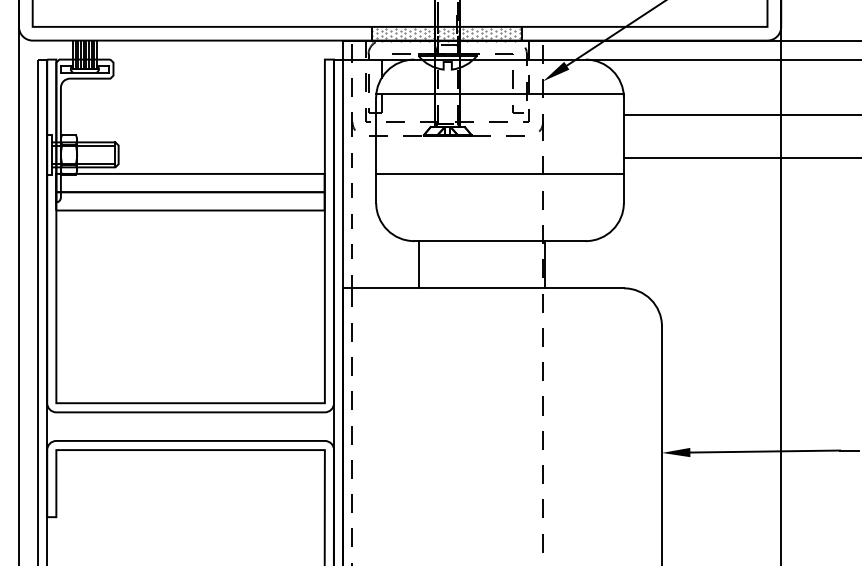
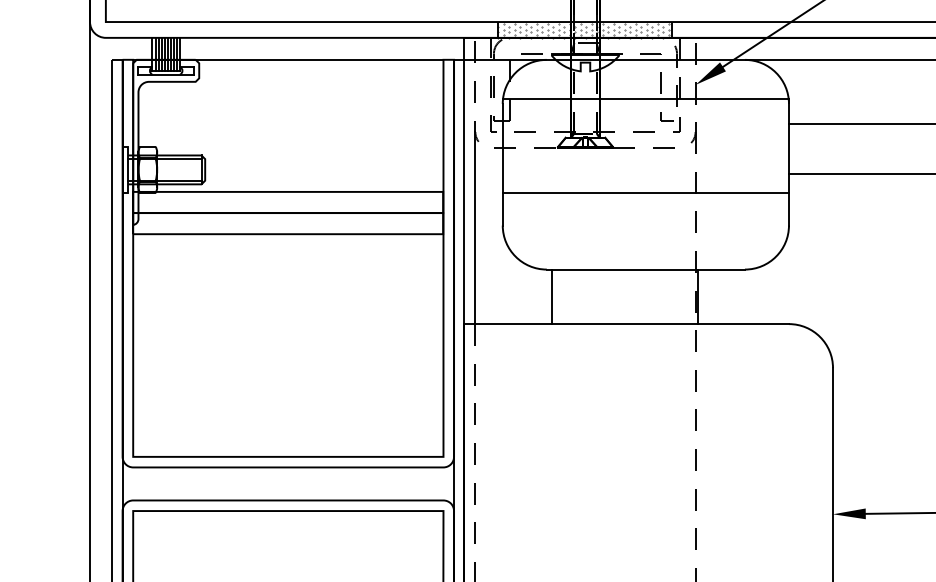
line: (190, 59) -> (288, 59), added
line: (352, 205) -> (475, 228), dashed -> solid

